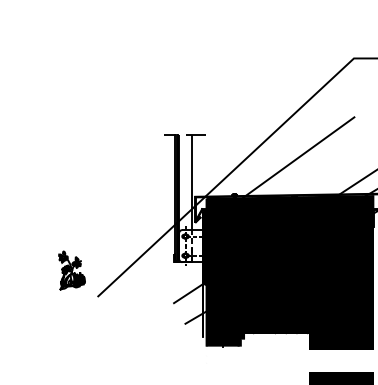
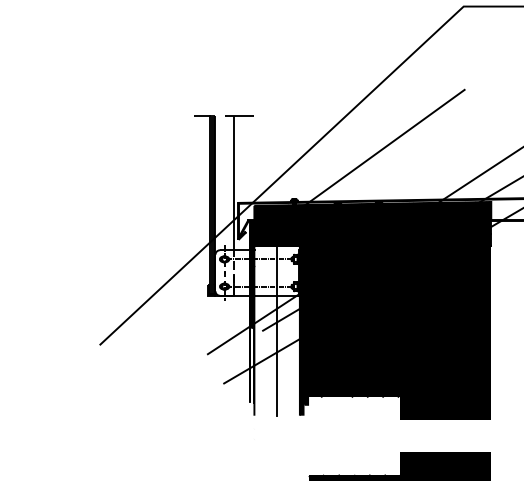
part: (71, 270) -> (62, 307), removed
fill: (222, 286) -> (277, 330), removed

